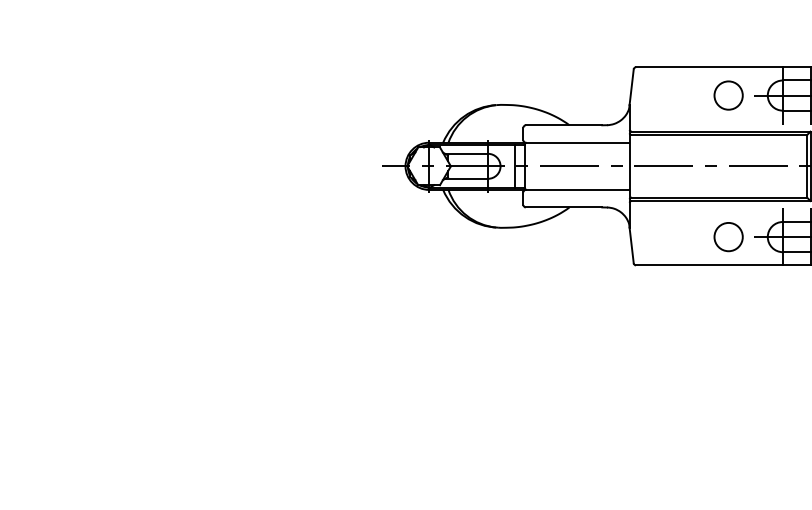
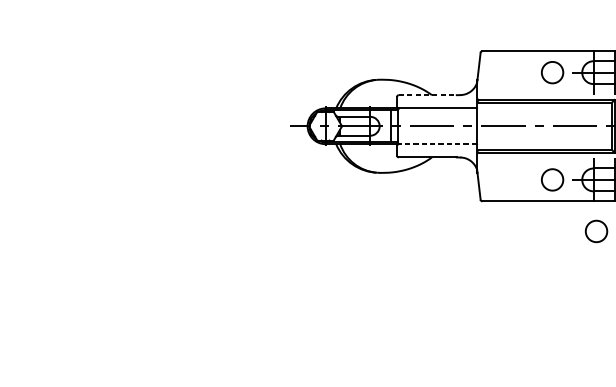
line: (564, 125) -> (428, 95), solid -> dashed
line: (577, 189) -> (437, 143), solid -> dashed
circle: (786, 305) -> (596, 231), added

